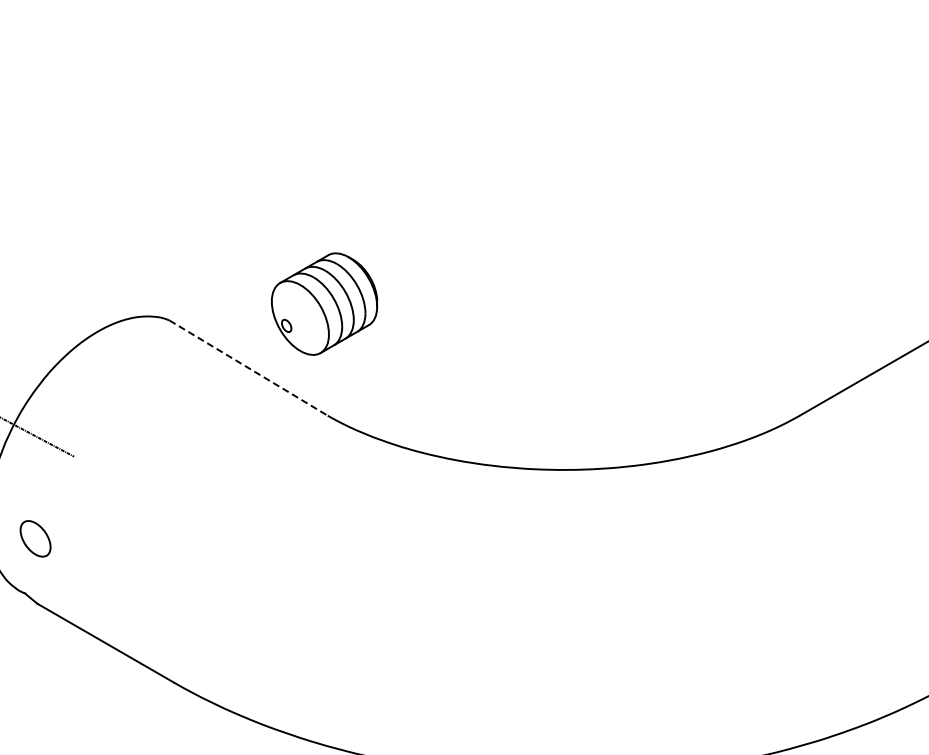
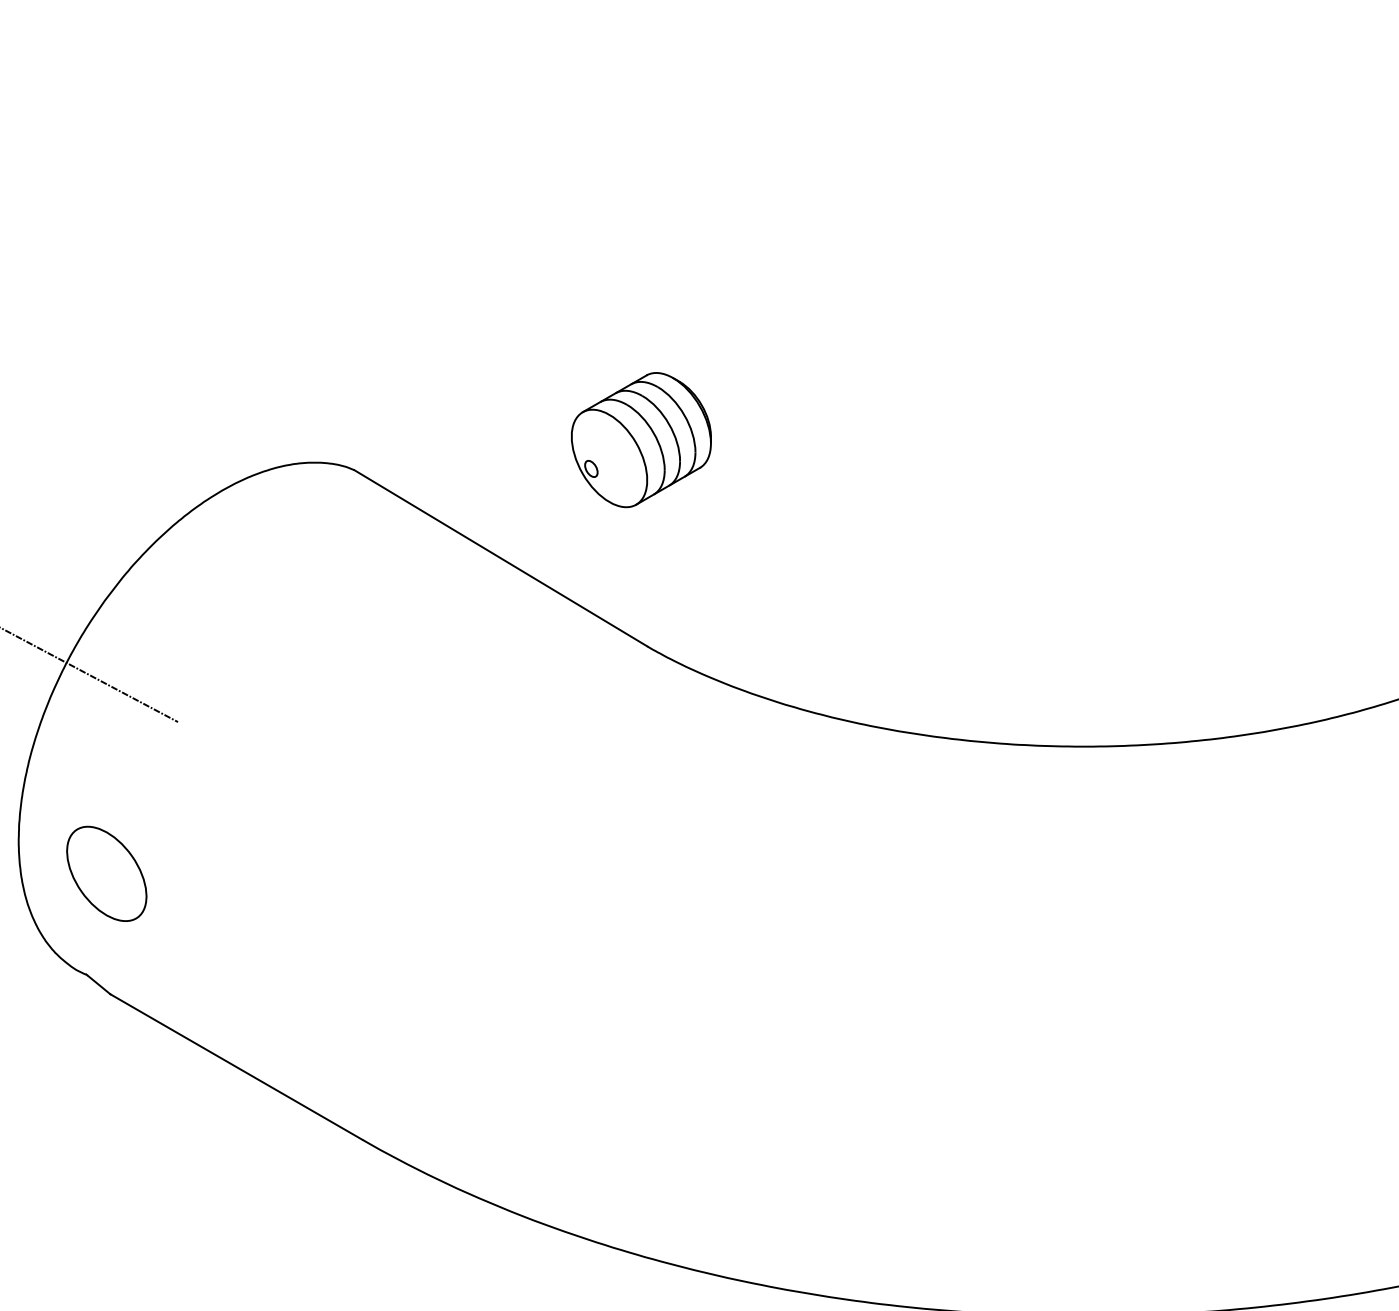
part: (324, 304) -> (641, 440), size x0.71
line: (249, 368) -> (502, 558), dashed -> solid
circle: (35, 538) -> (106, 873), size x1.43

